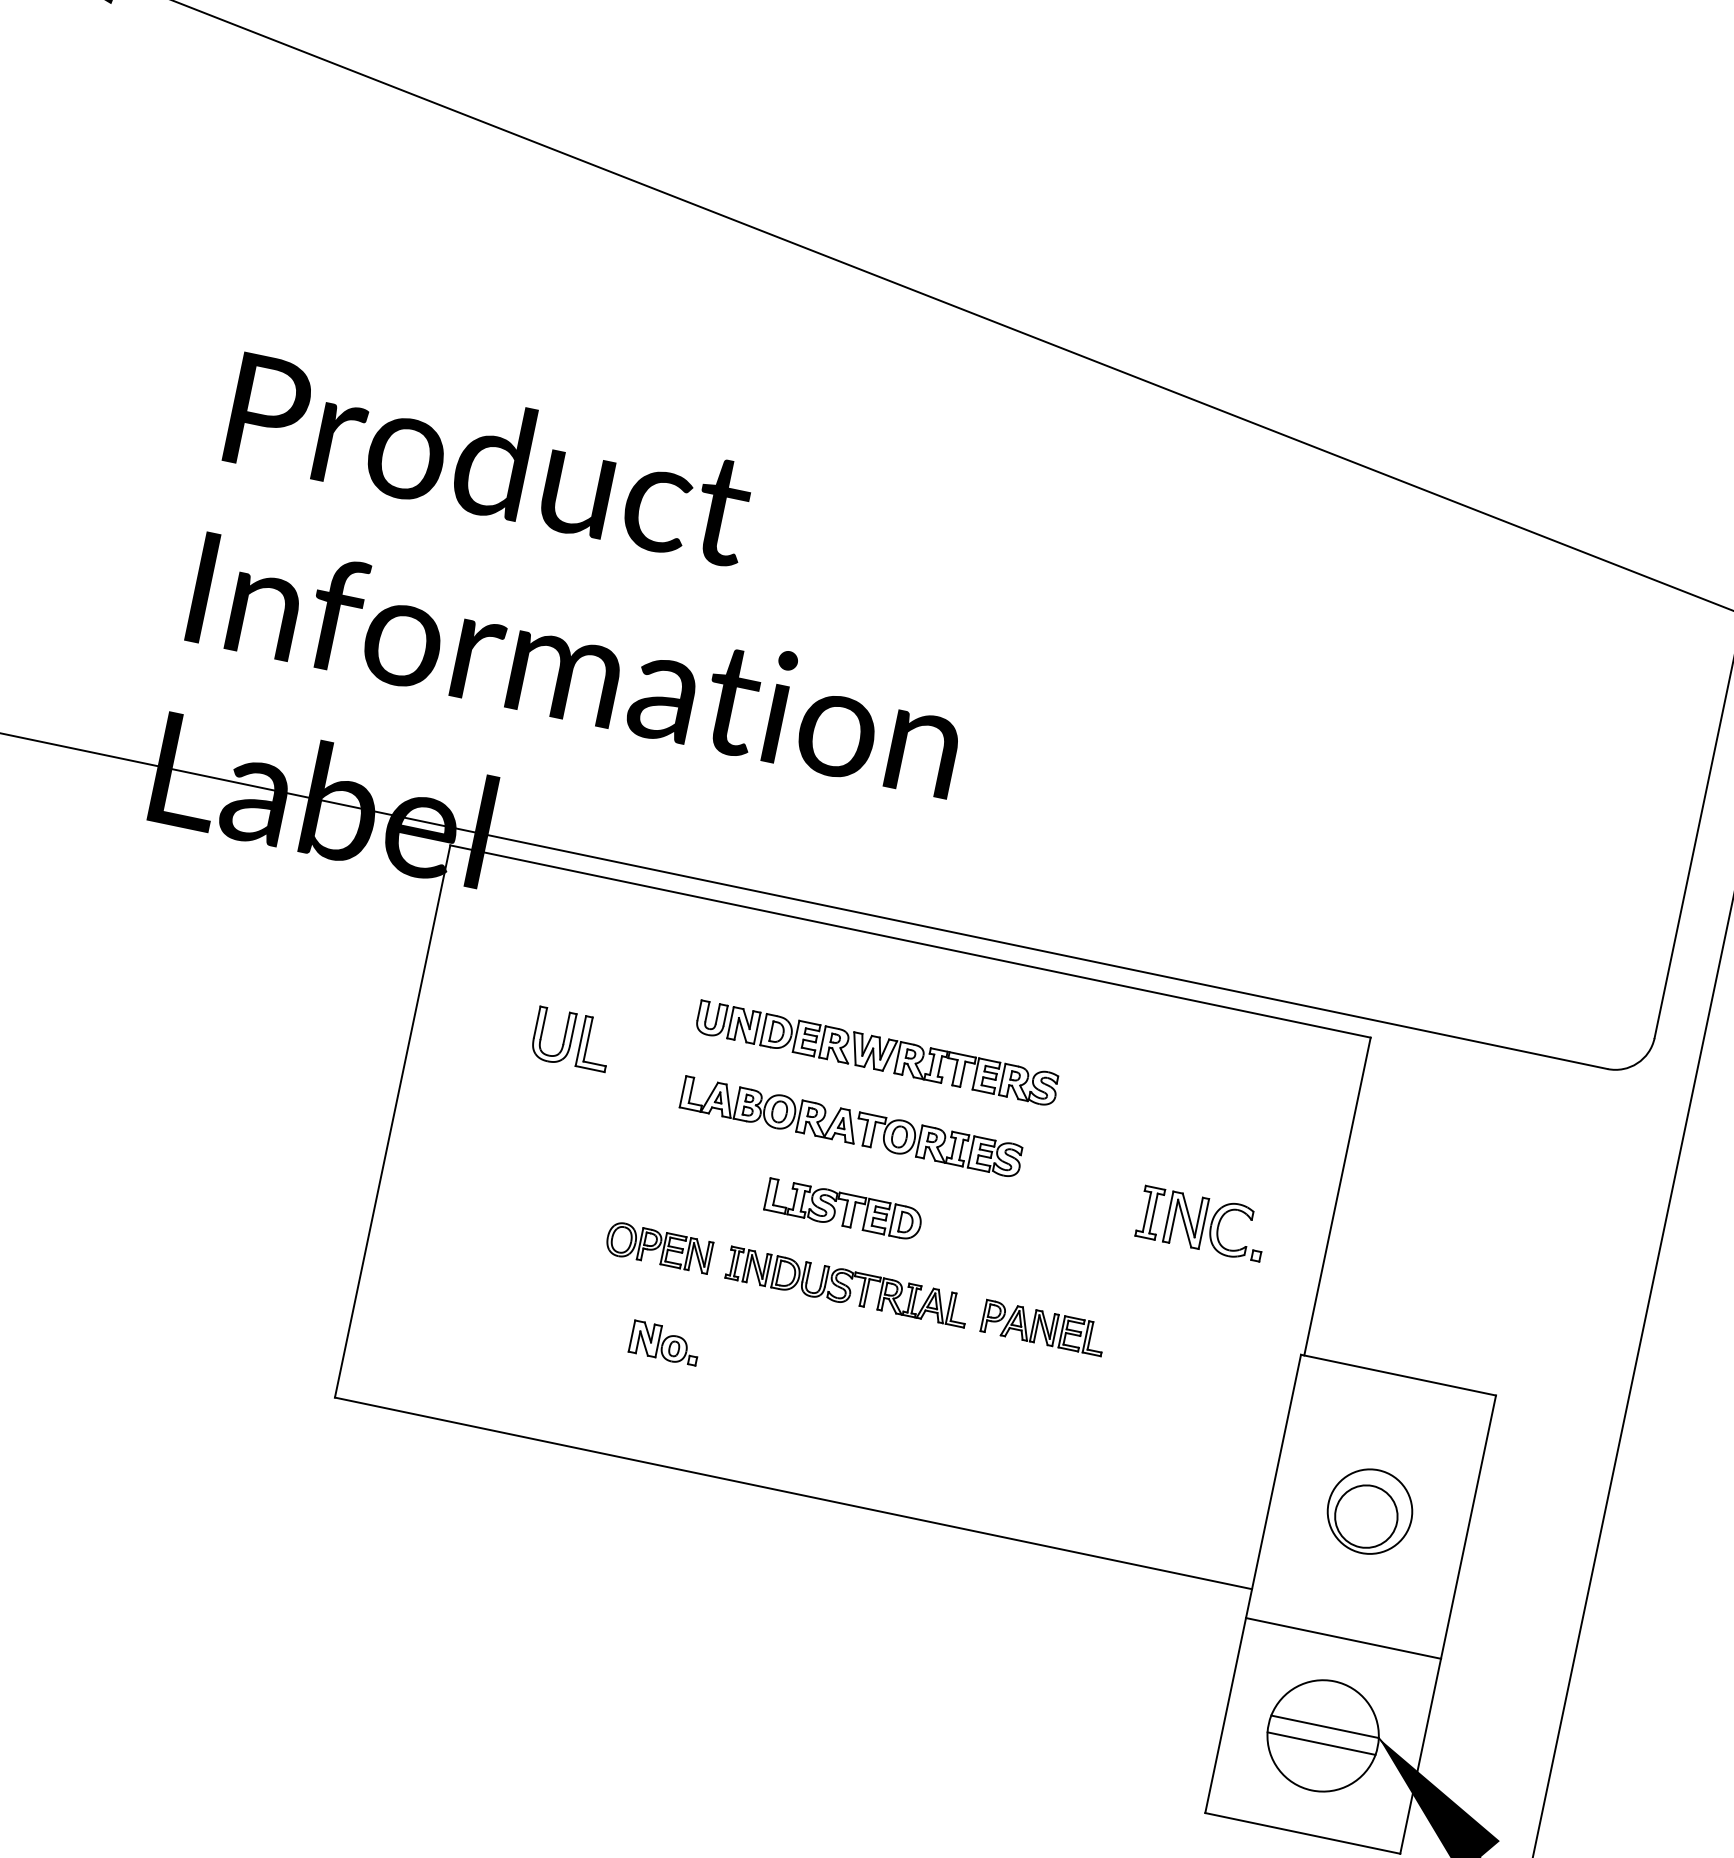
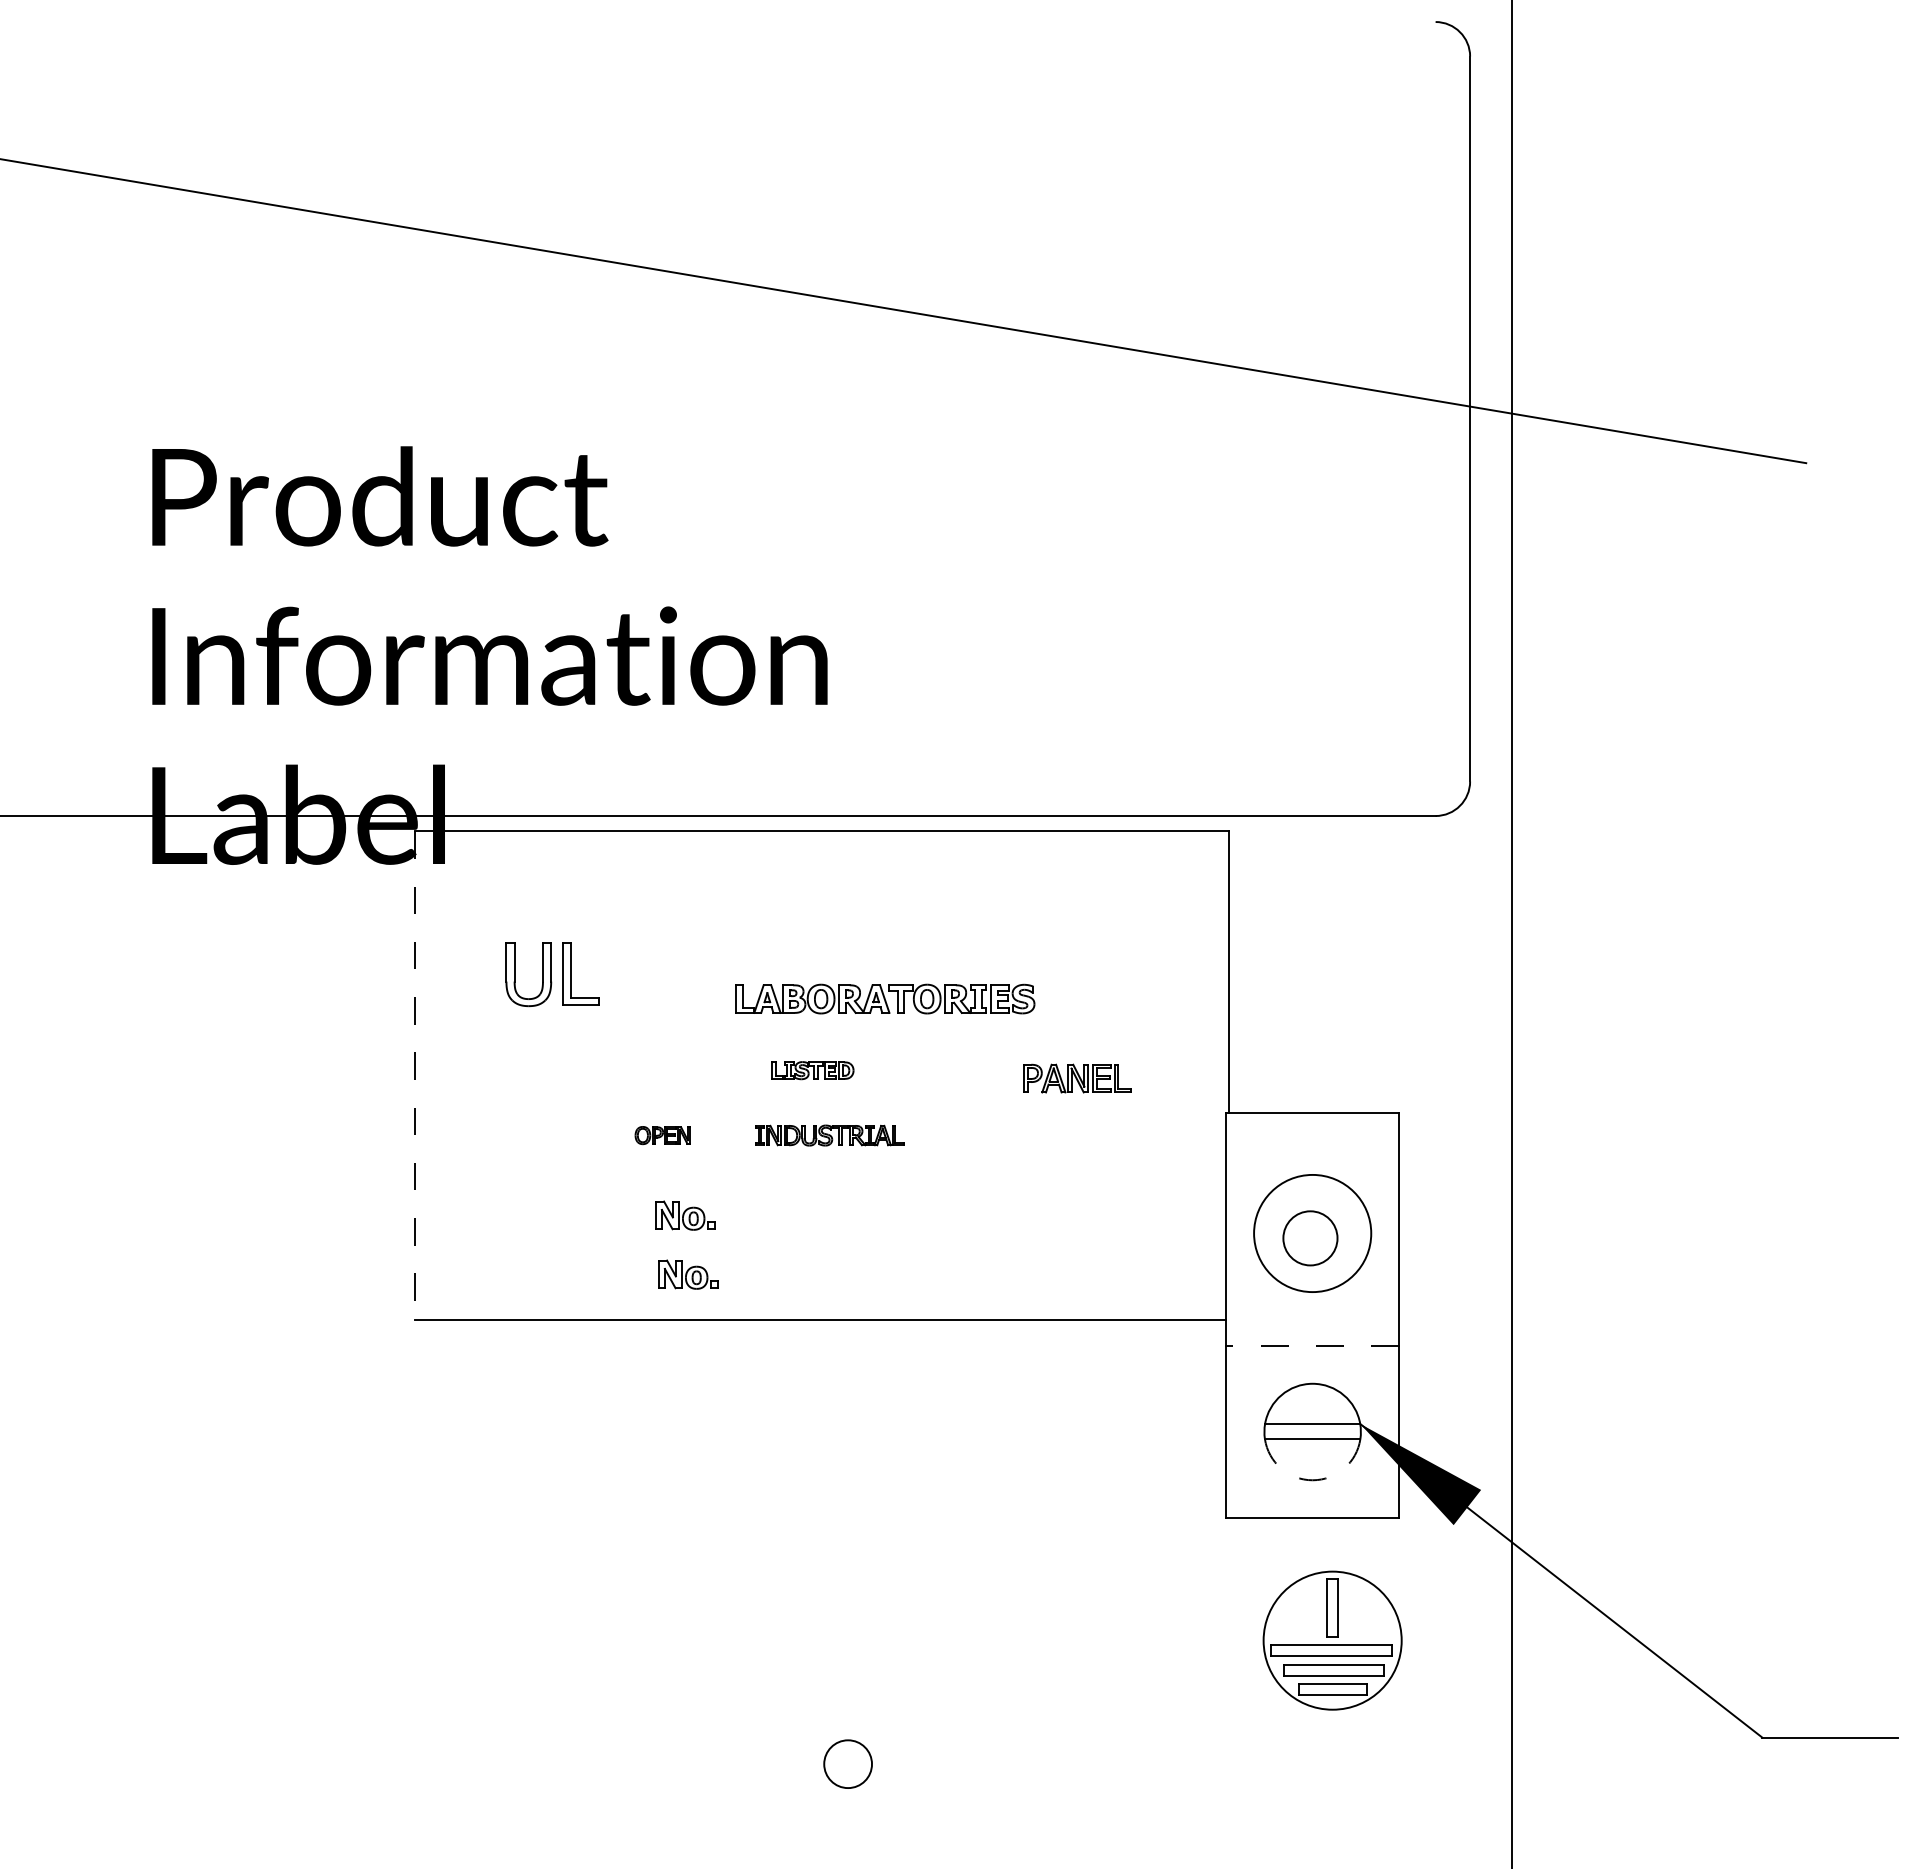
part: (572, 1039) -> (552, 974), size x1.4
part: (877, 1052) -> (813, 931), removed
line: (392, 1122) -> (414, 1076), solid -> dashed
part: (852, 1126) -> (885, 998), moved
part: (843, 1209) -> (812, 1070), size x0.6
part: (1202, 1223) -> (1119, 1018), removed
part: (658, 1247) -> (662, 1135), size x0.6
part: (847, 1286) -> (829, 1135), size x0.7
part: (1043, 1327) -> (1077, 1078), moved
part: (655, 1410) -> (688, 1274), added
circle: (1369, 1511) -> (1312, 1233), size x1.6
line: (1343, 1638) -> (1312, 1345), solid -> dashed
arc: (1311, 1790) -> (1312, 1480), solid -> dashed

